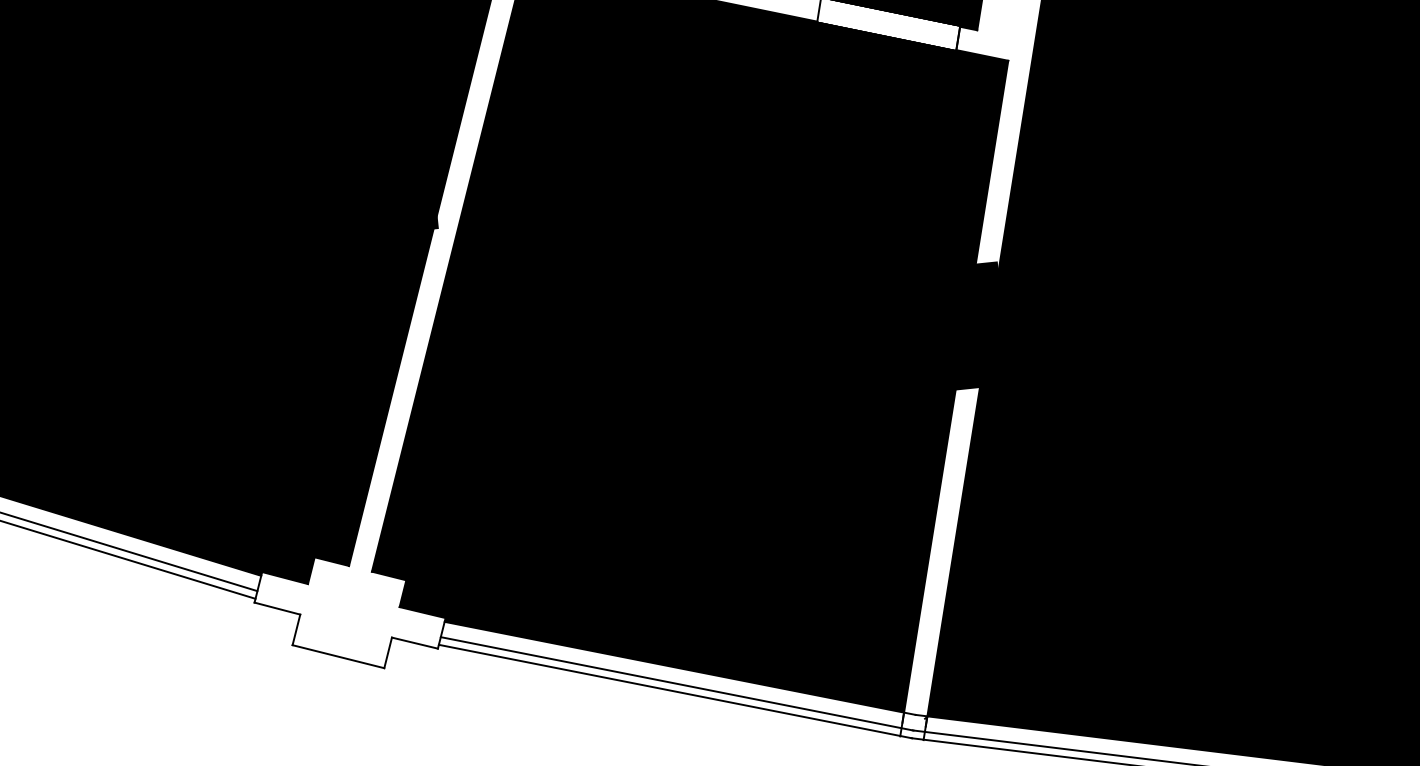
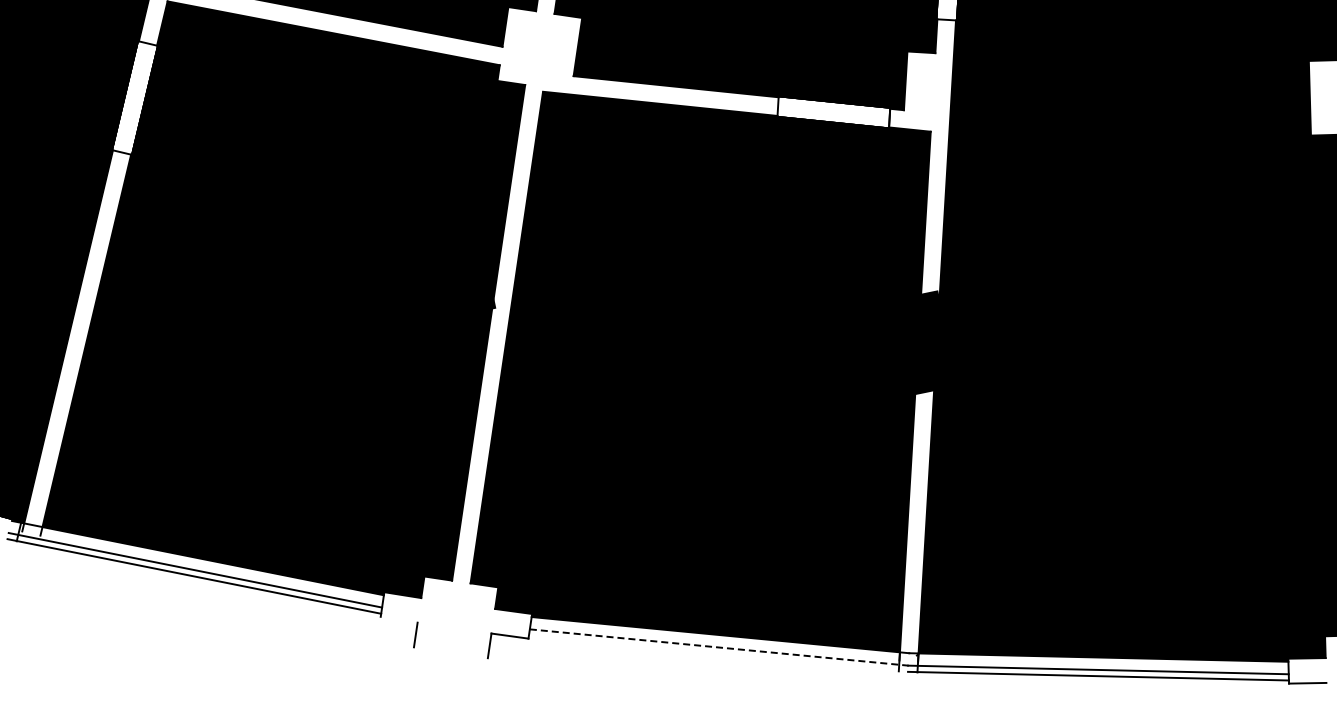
line: (276, 608) -> (398, 619), removed
line: (337, 656) -> (450, 652), removed
line: (677, 683) -> (719, 647), solid -> dashed
line: (675, 691) -> (718, 653), removed

